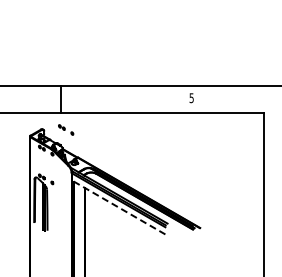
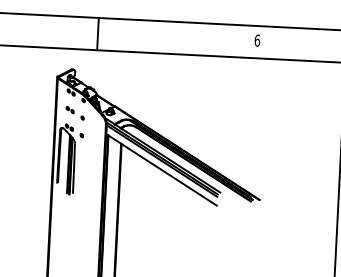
text: (191, 98) -> (257, 41), 5 -> 6
part: (66, 129) -> (75, 112), moved
line: (118, 207) -> (161, 169), dashed -> solid

